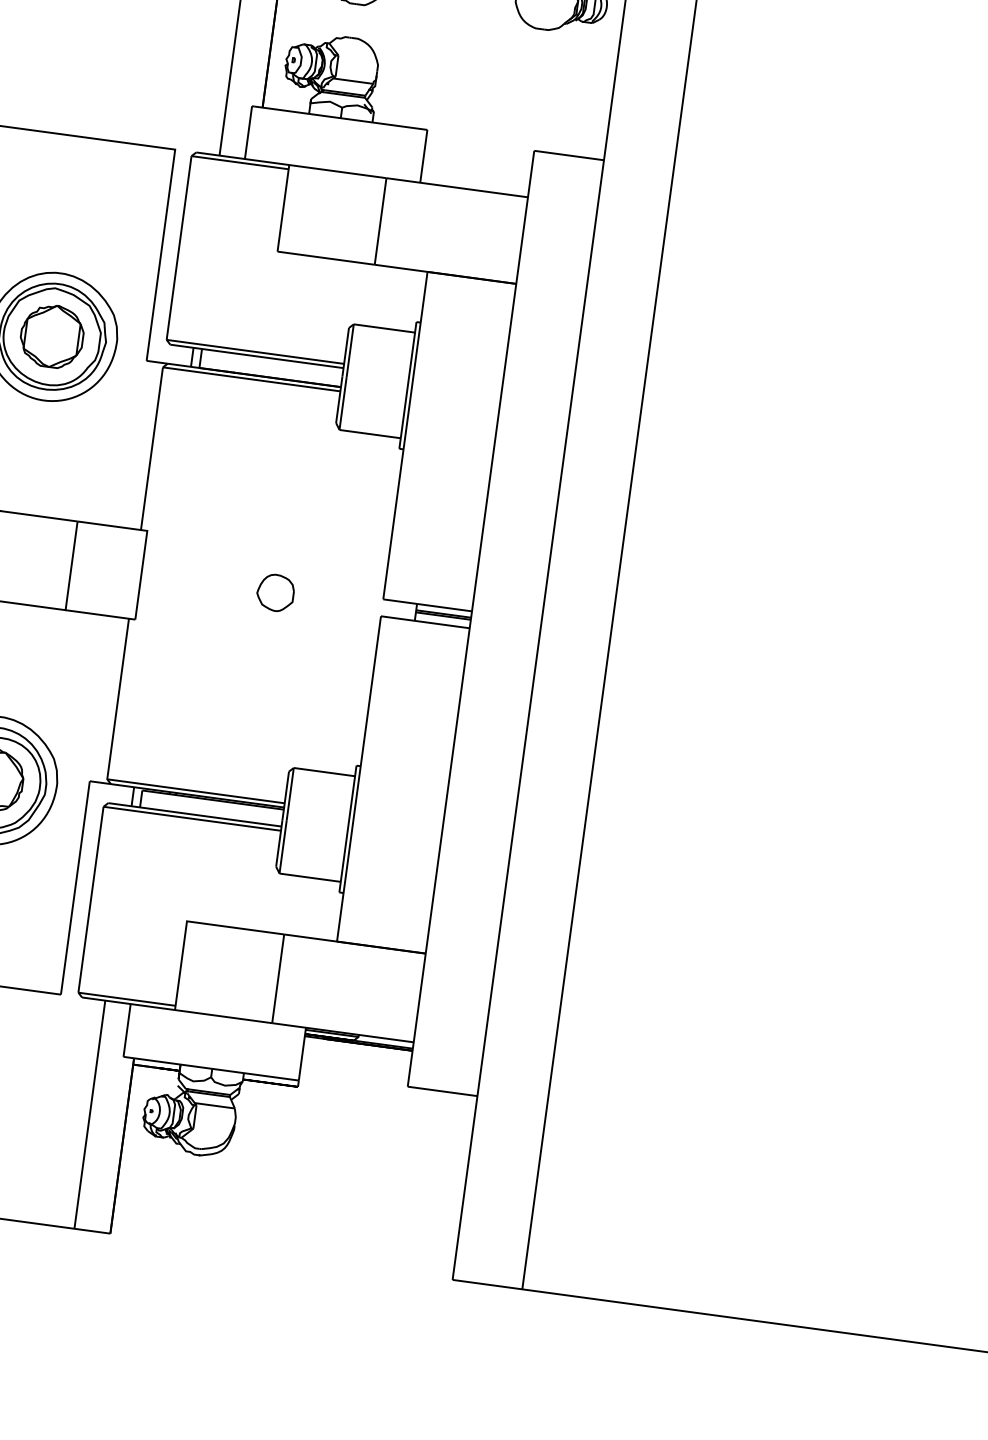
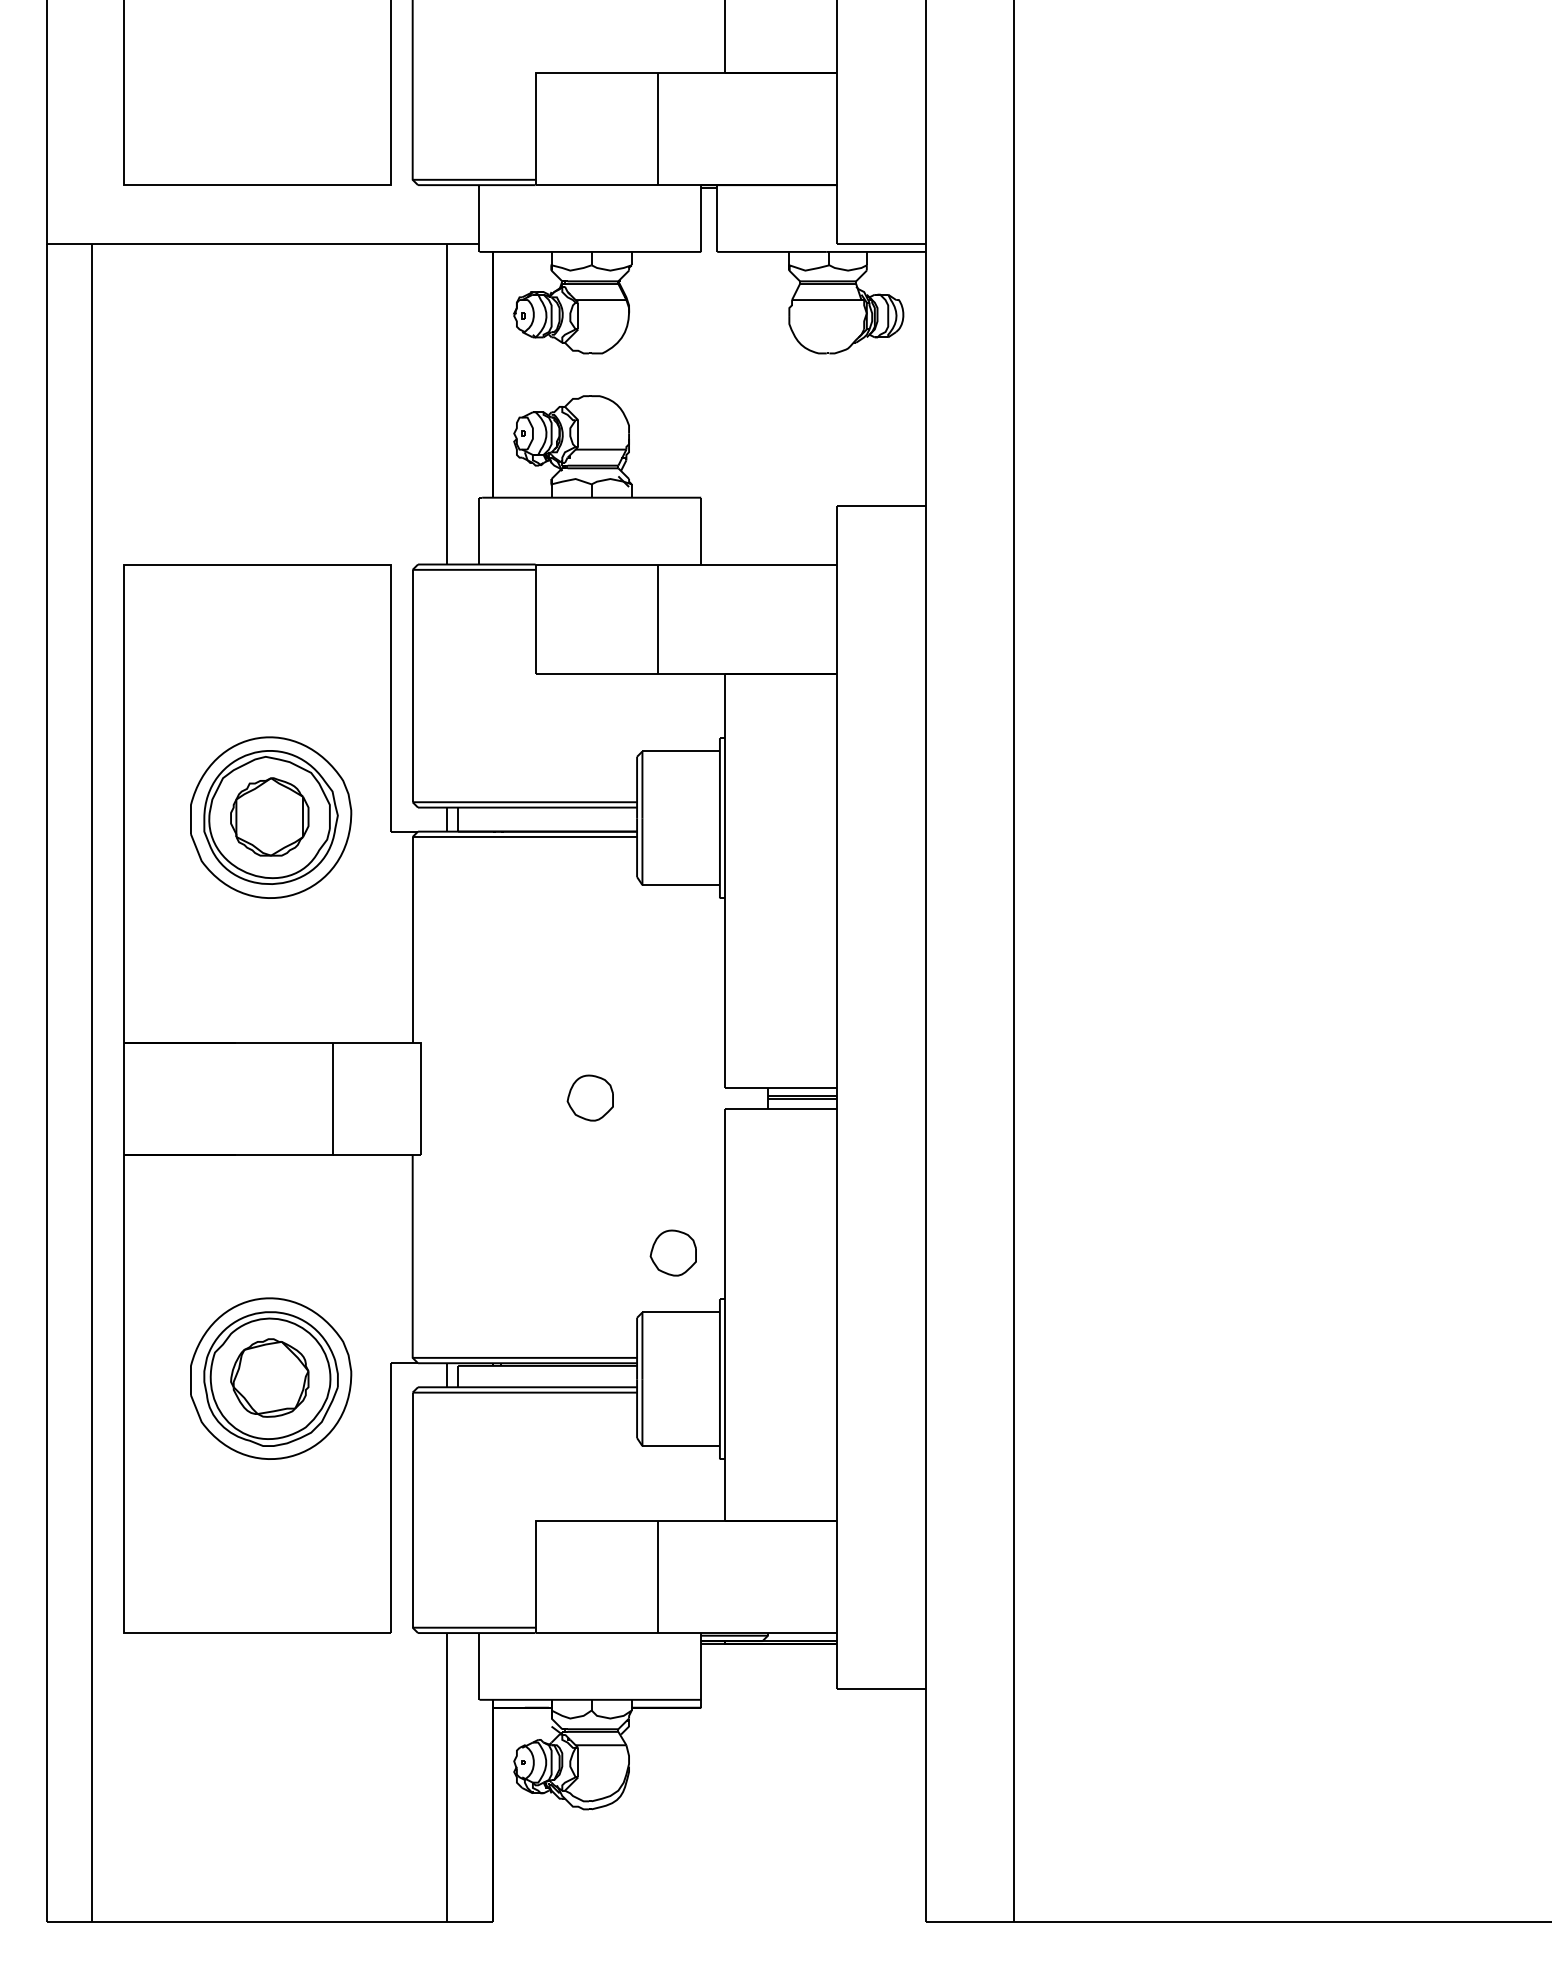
part: (324, 723) -> (672, 1252), added

